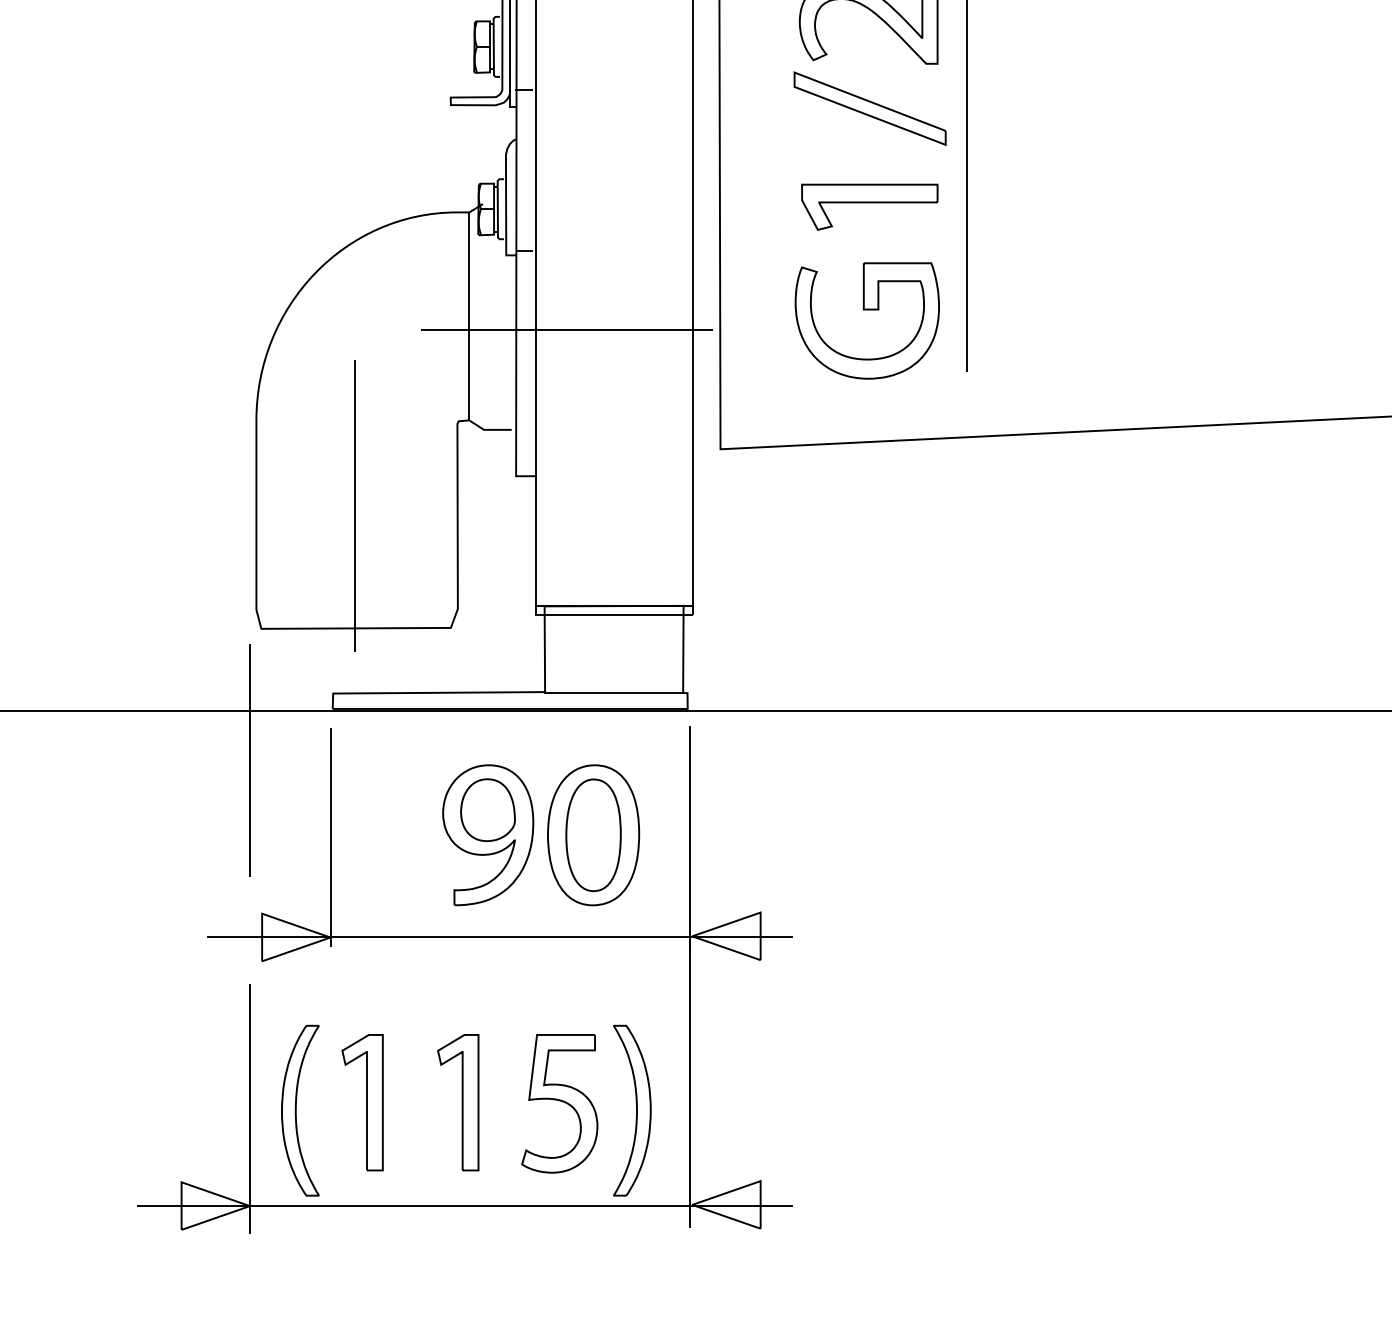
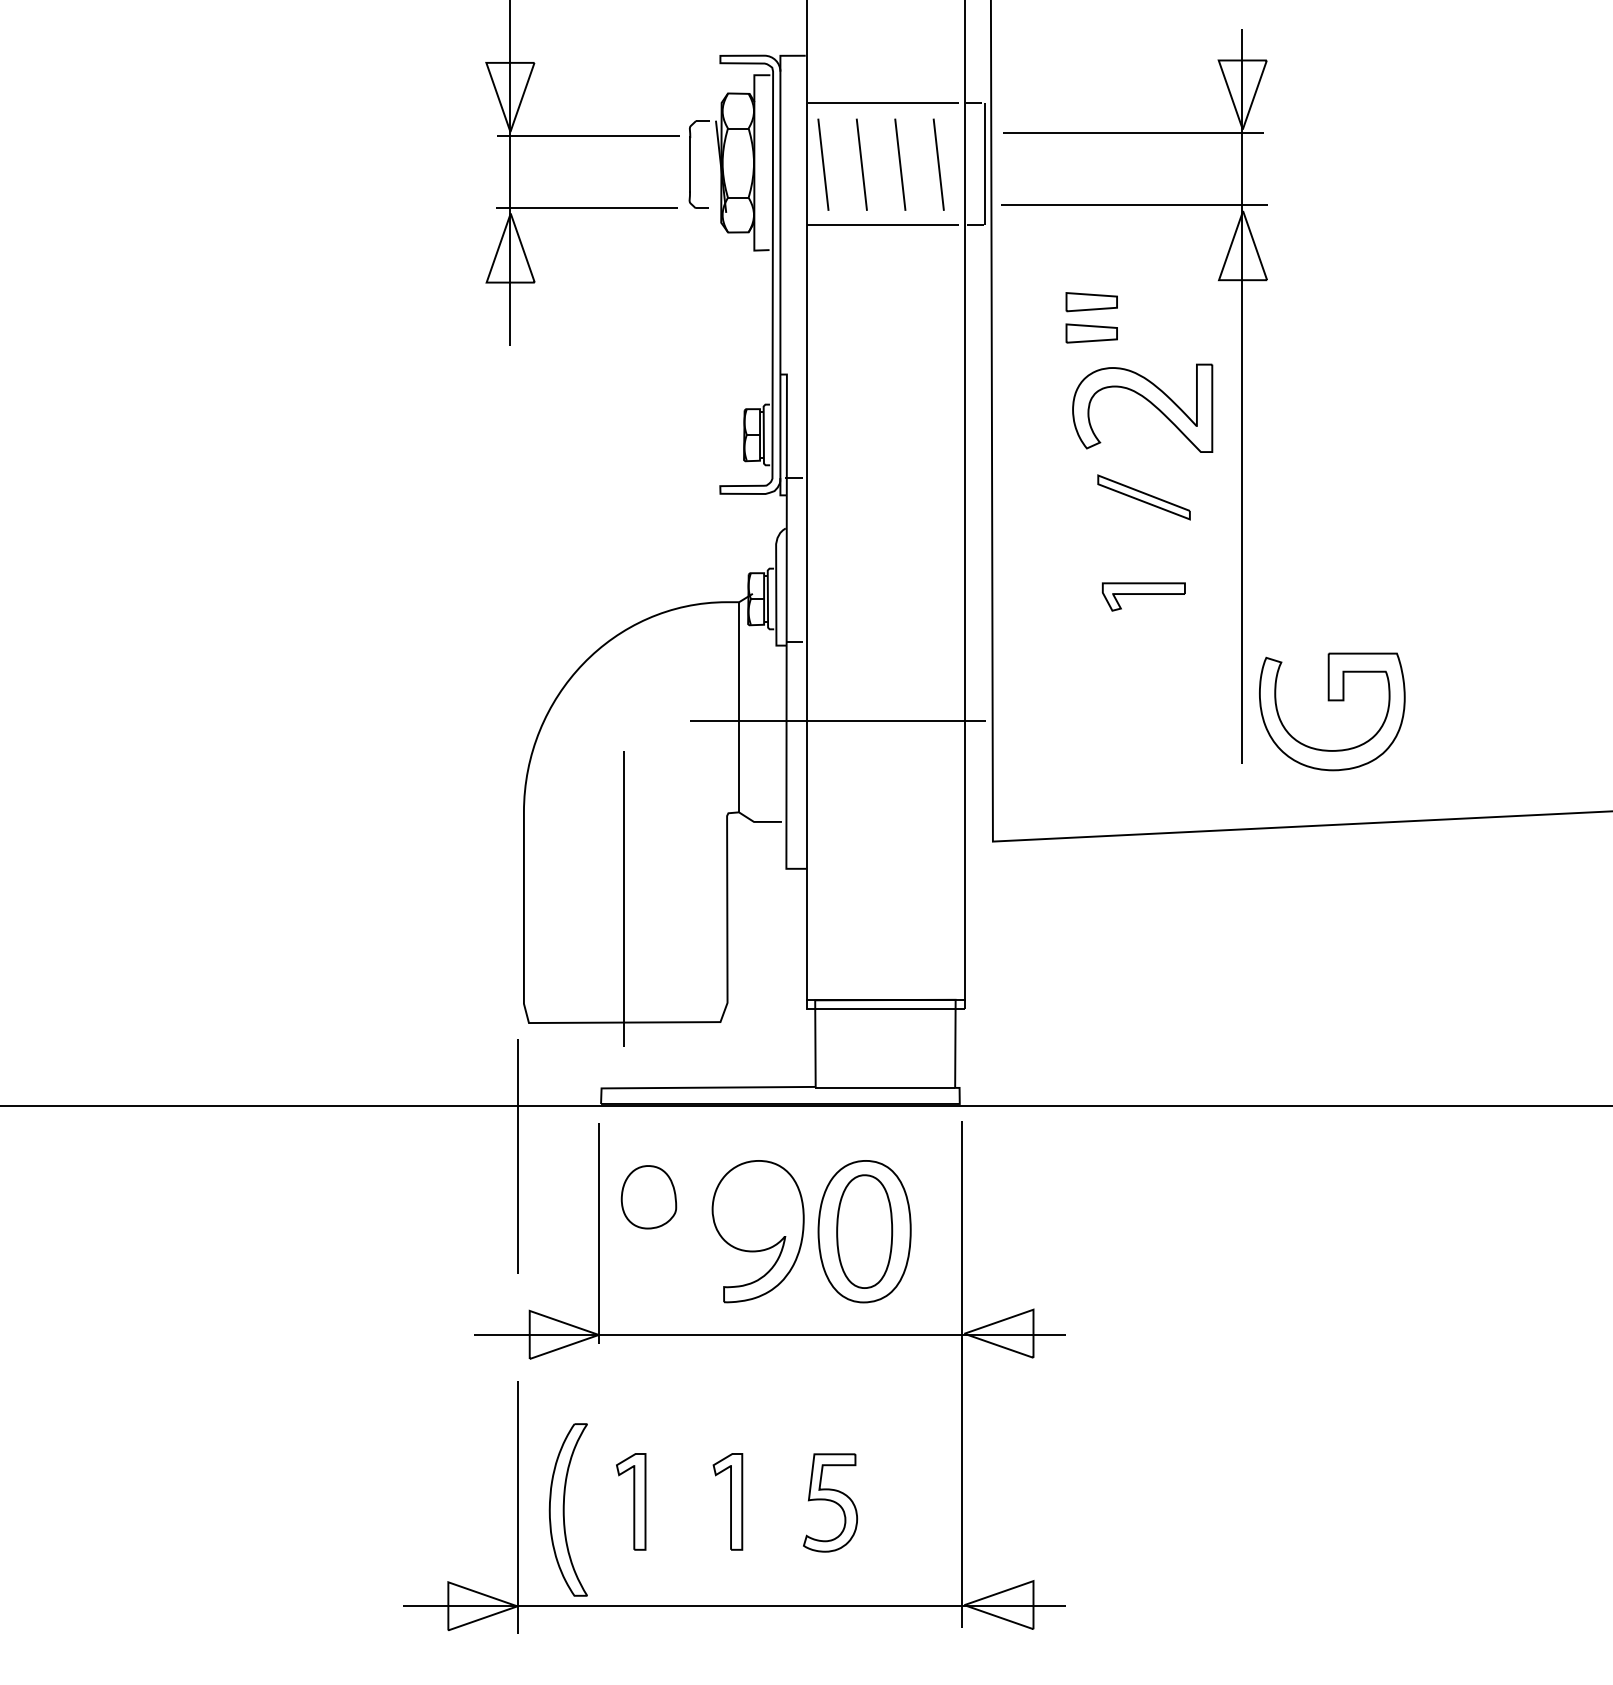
part: (869, 108) -> (1143, 497), size x0.6
part: (869, 206) -> (1143, 596), size x0.6
part: (867, 310) -> (1332, 701), moved
part: (487, 810) -> (648, 1197), moved
part: (361, 1102) -> (630, 1501), size x0.7
part: (457, 1102) -> (727, 1501), size x0.7
part: (559, 1103) -> (830, 1502), size x0.7
part: (632, 1110) -> (903, 1509), removed

